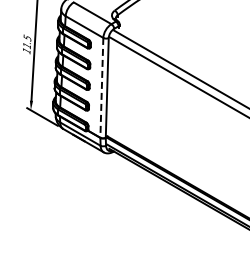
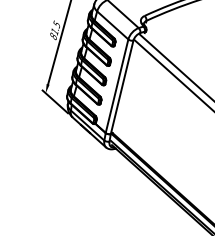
text: (26, 50) -> (53, 36), 11.5 -> 81.5
line: (101, 87) -> (116, 85), dashed -> solid

